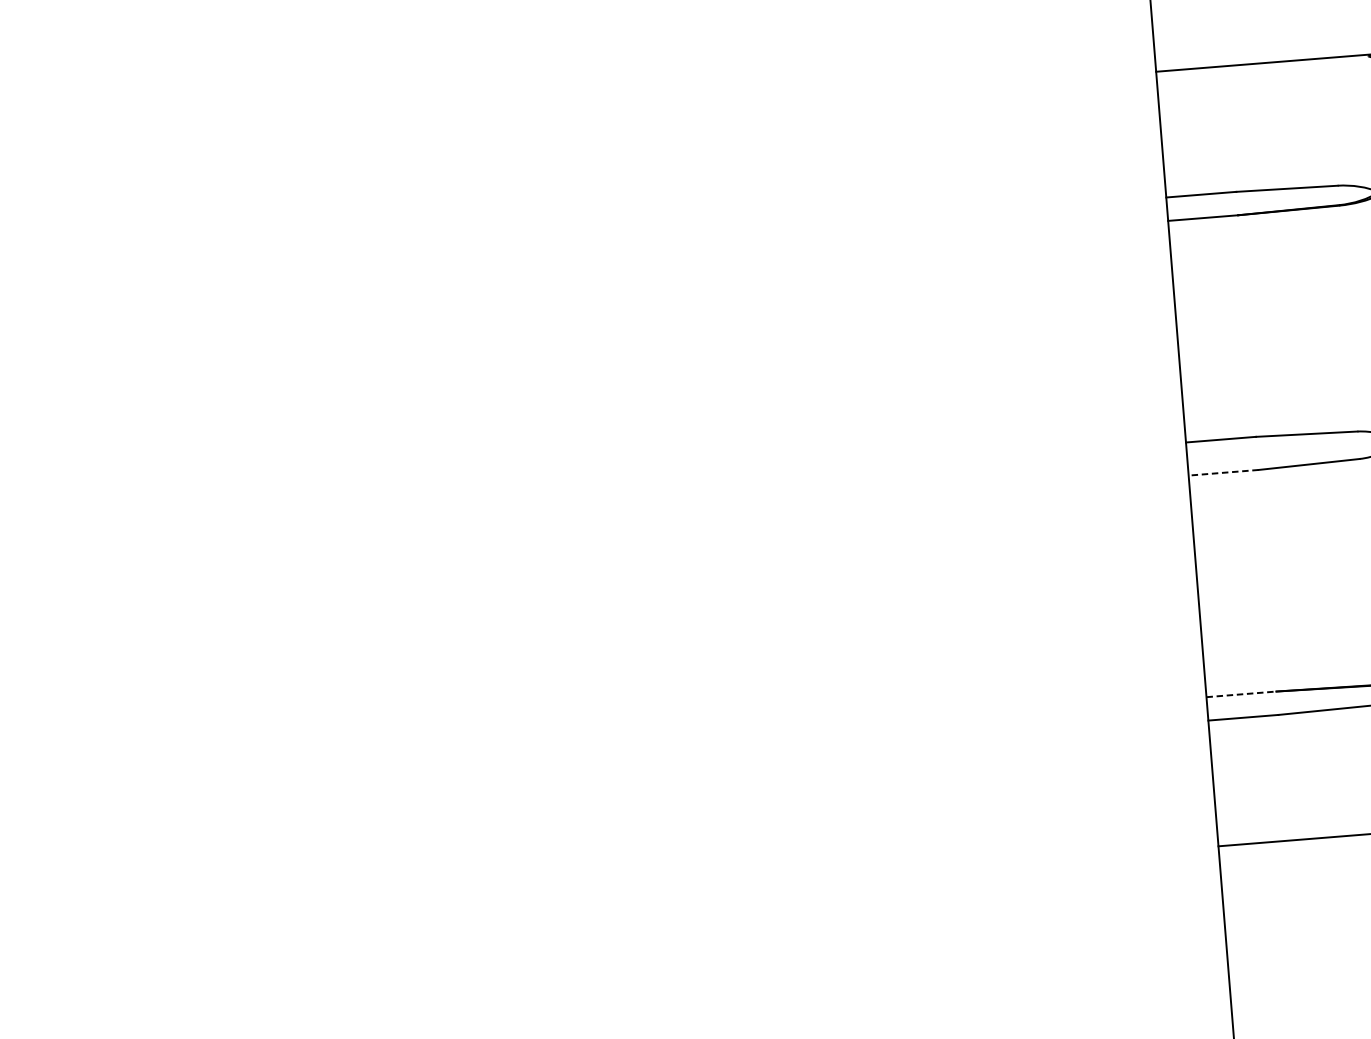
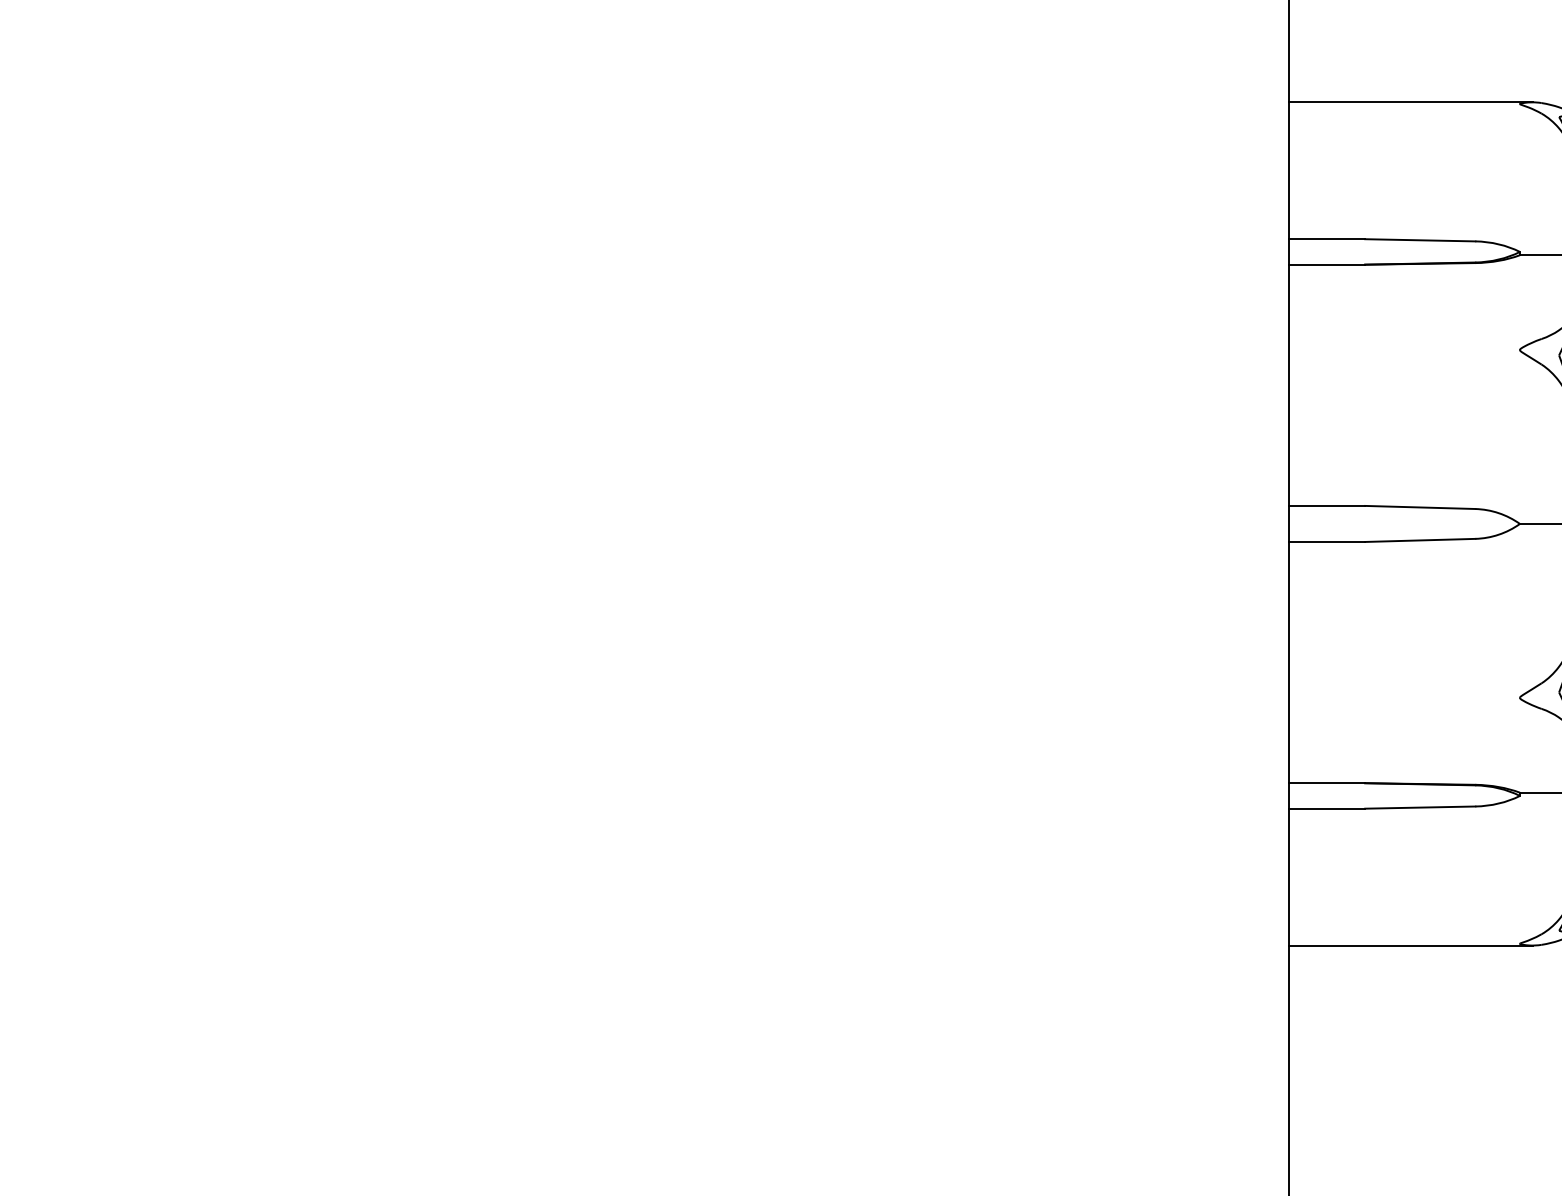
line: (1223, 472) -> (1326, 541), dashed -> solid
line: (1241, 694) -> (1327, 783), dashed -> solid

